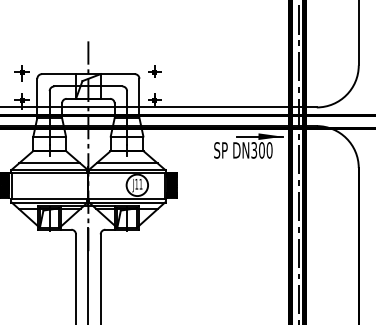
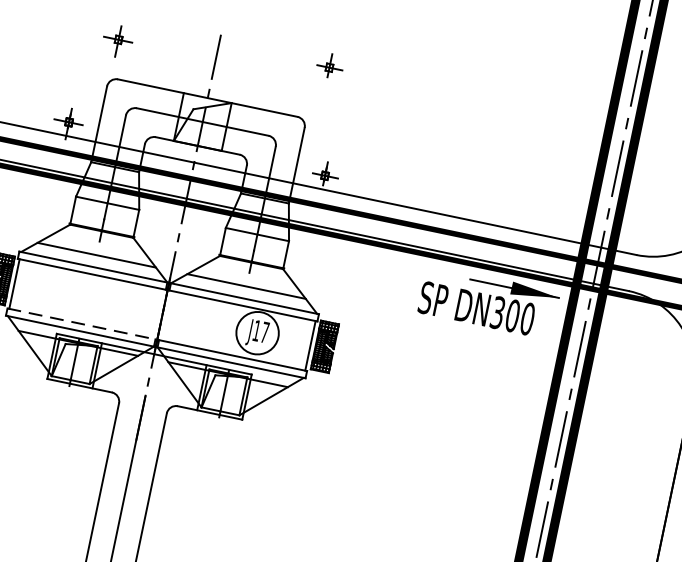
part: (154, 71) -> (329, 65), moved
part: (21, 73) -> (116, 41), moved
text: (140, 184) -> (264, 332), J11 -> J17
line: (49, 198) -> (82, 323), solid -> dashed

